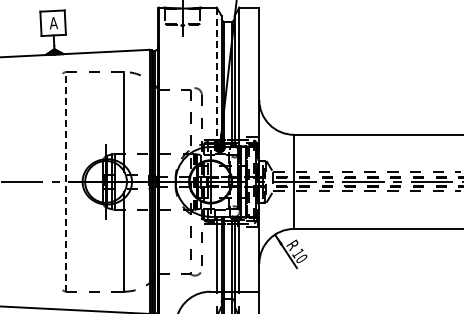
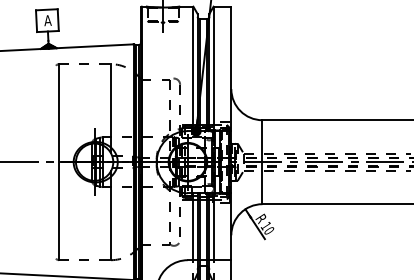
line: (216, 77) -> (193, 69), dashed -> solid
line: (65, 181) -> (58, 161), dashed -> solid

